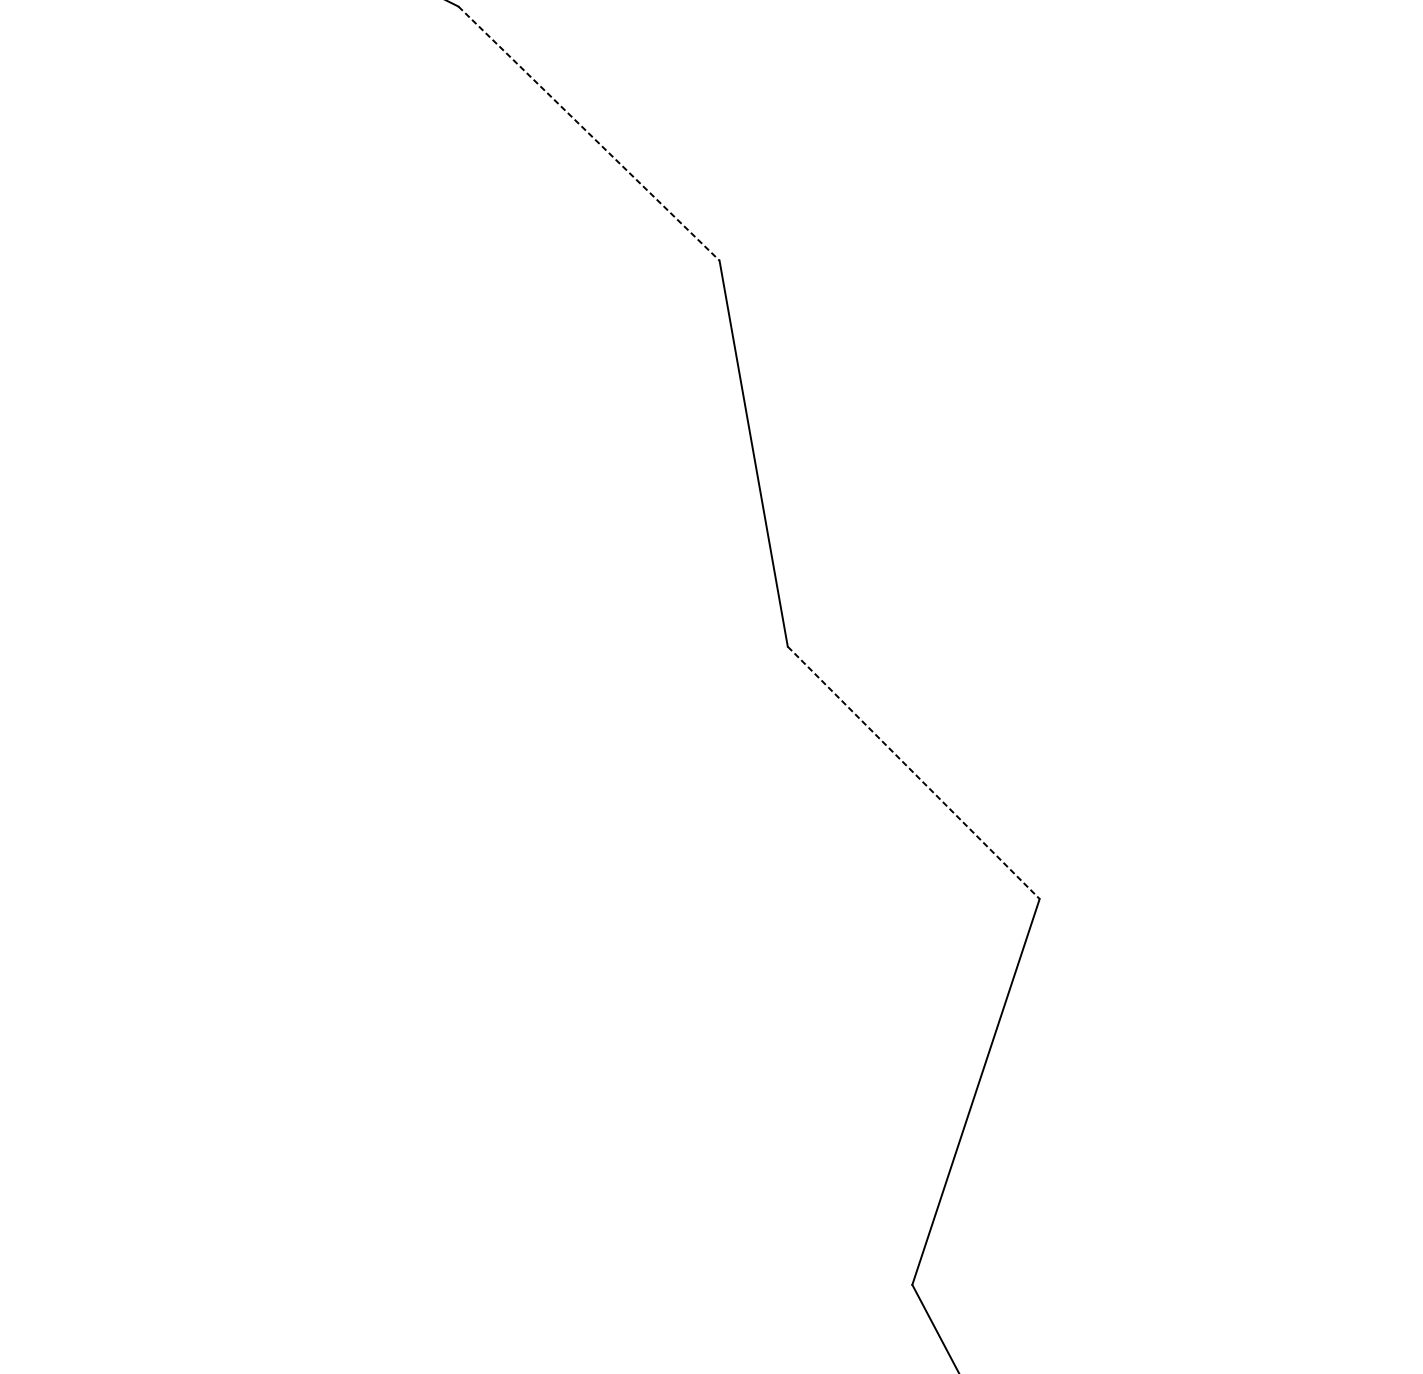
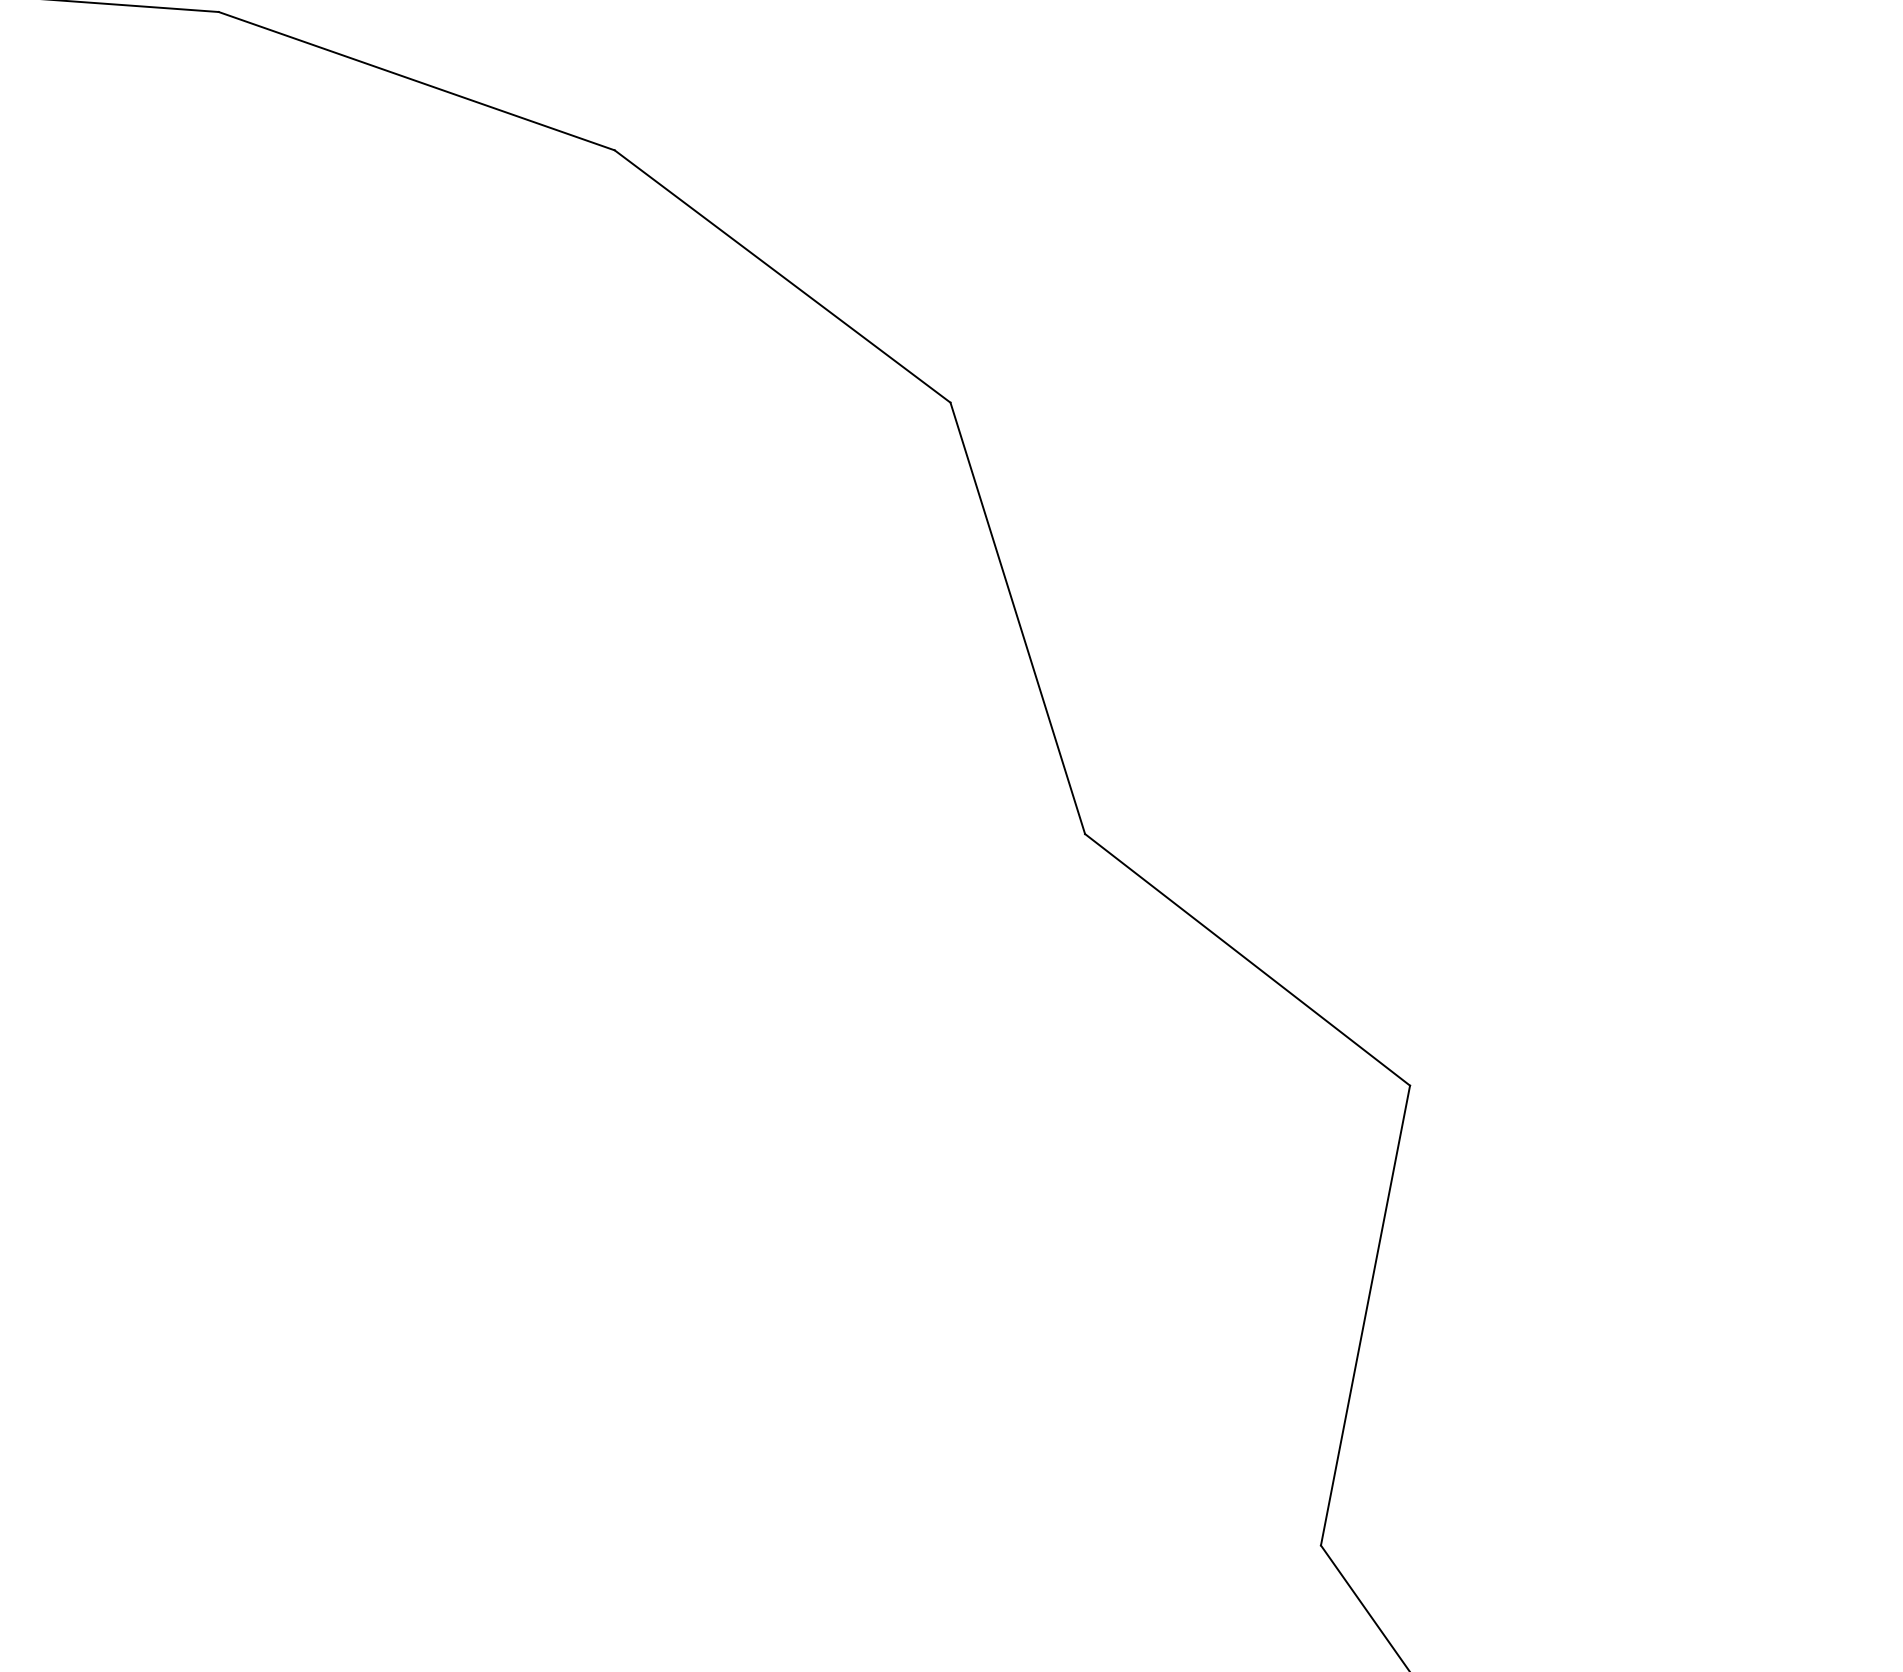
line: (589, 133) -> (783, 276), dashed -> solid
line: (913, 773) -> (1247, 960), dashed -> solid

